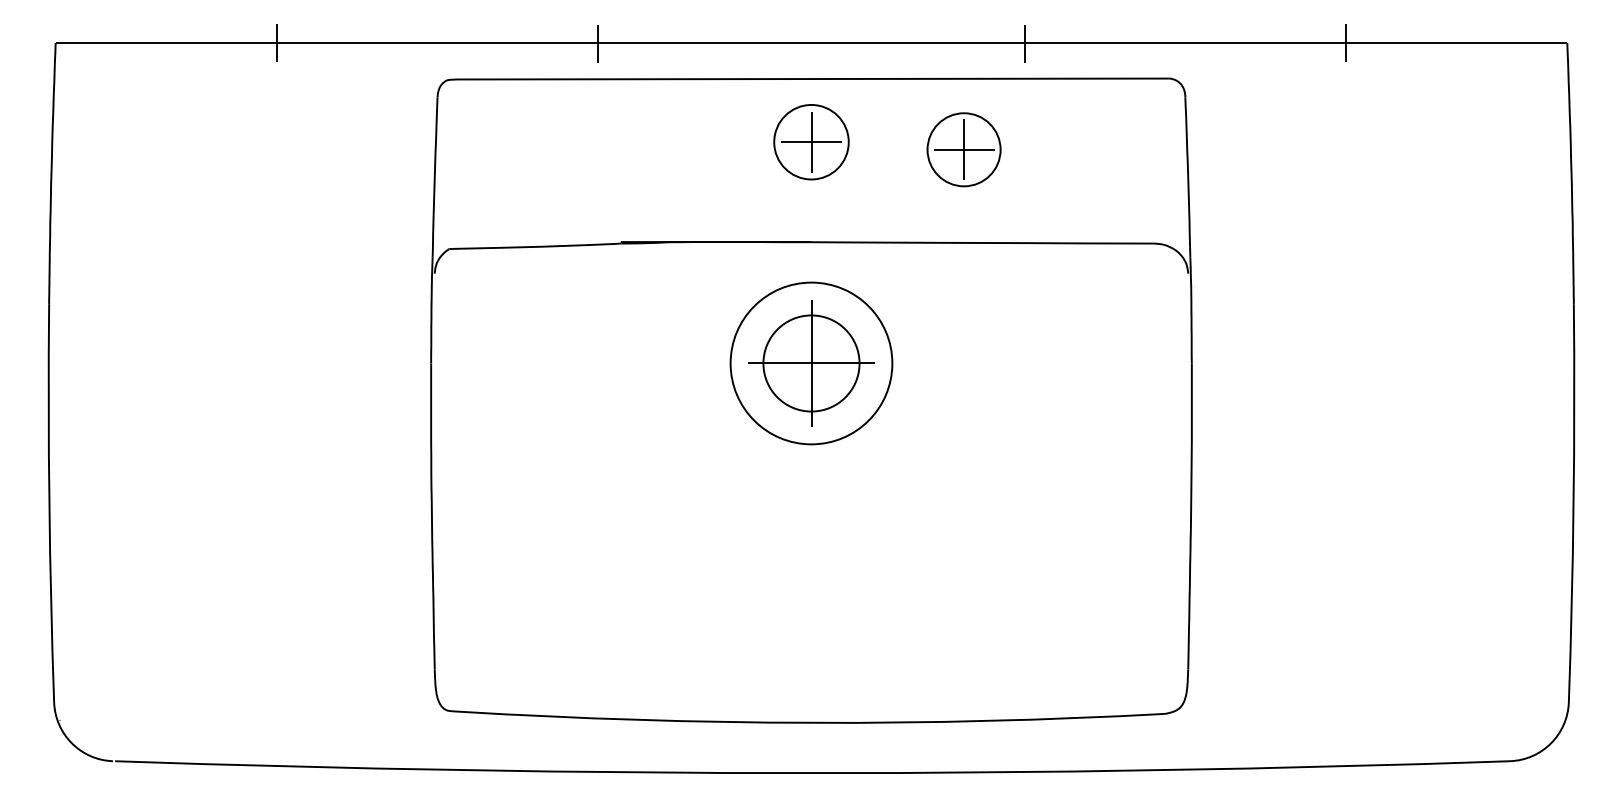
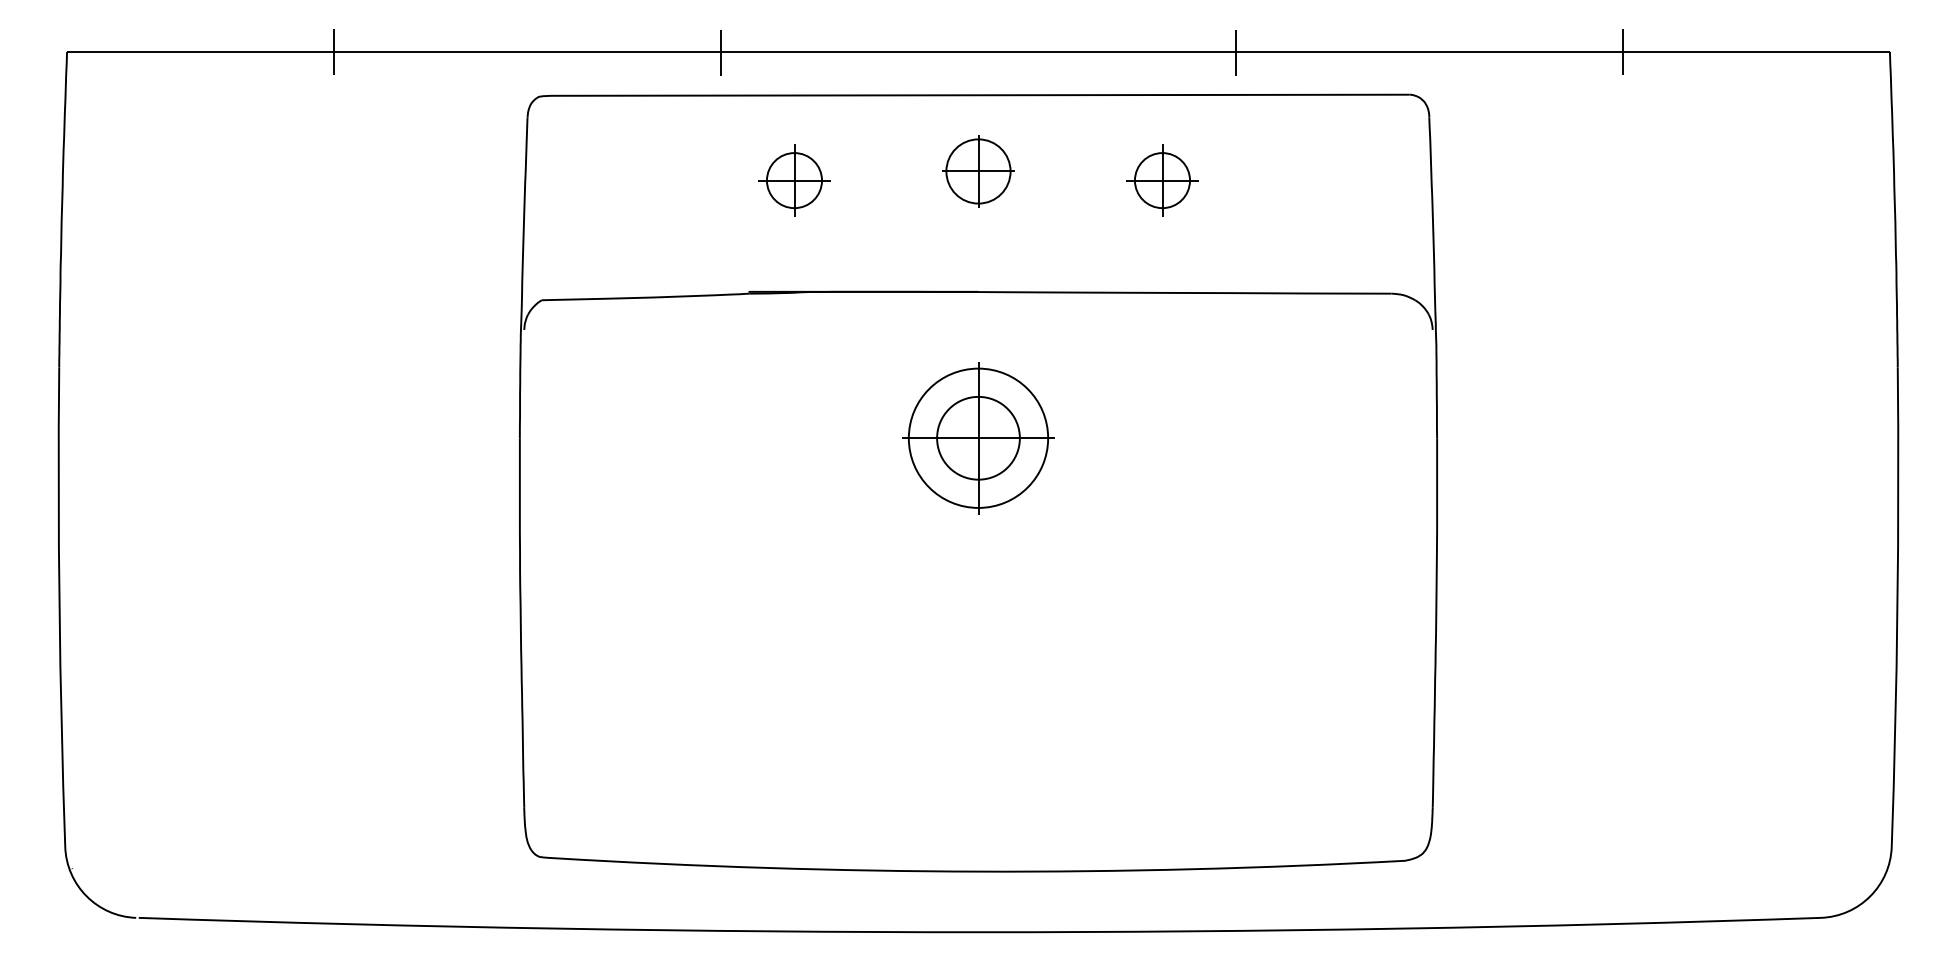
circle: (811, 142) -> (978, 171), size x0.71
part: (658, 149) -> (794, 180), added
circle: (964, 149) -> (1162, 180), size x0.62
circle: (811, 362) -> (978, 437), size x0.71
circle: (811, 362) -> (978, 437), size x0.71

